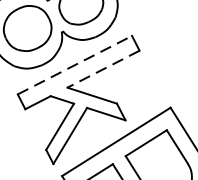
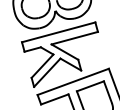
line: (74, 65) -> (58, 32), dashed -> solid
line: (103, 69) -> (74, 38), dashed -> solid

